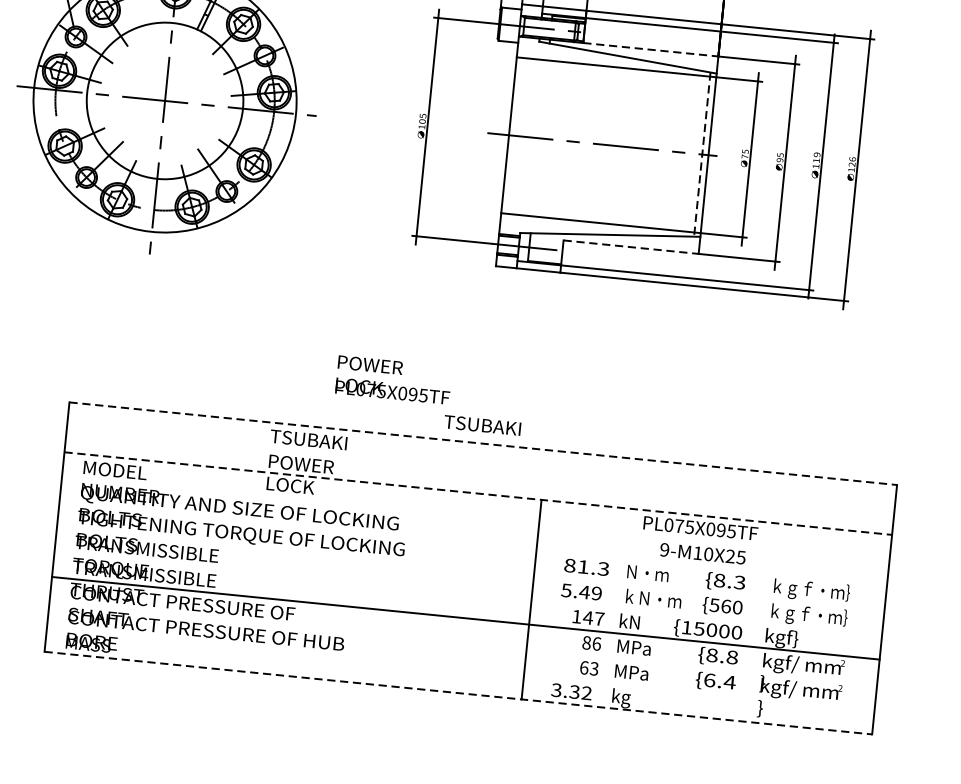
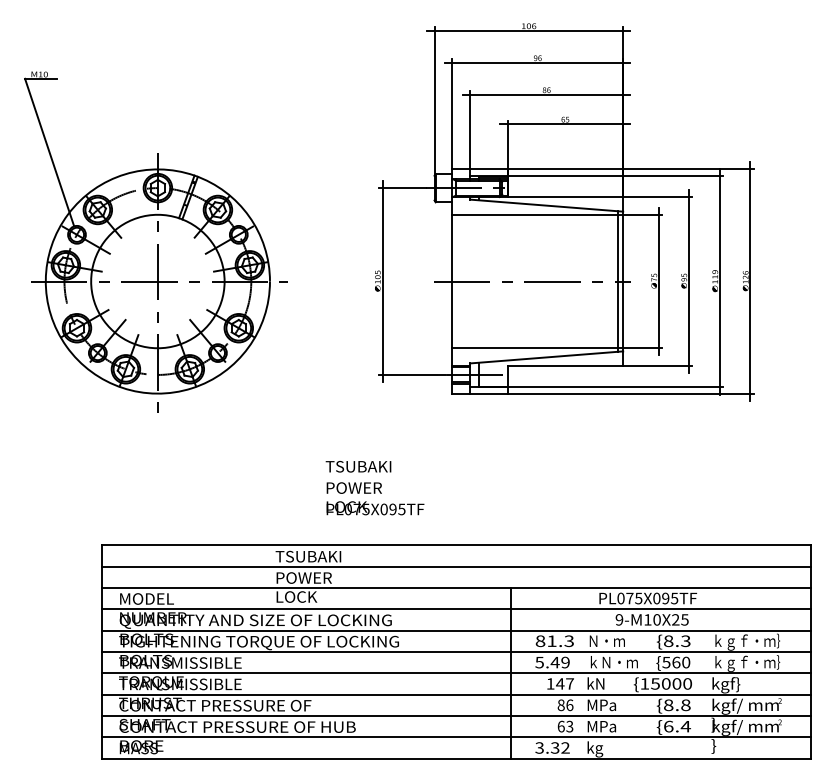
line: (650, 50) -> (565, 197), dashed -> solid
line: (701, 155) -> (617, 282), dashed -> solid
line: (631, 247) -> (565, 366), dashed -> solid
text: (482, 425) -> (358, 466), moved
line: (484, 444) -> (457, 545), dashed -> solid
line: (480, 468) -> (456, 566), added
line: (479, 493) -> (457, 587), dashed -> solid
line: (475, 518) -> (456, 609), added
line: (473, 543) -> (456, 630), added
line: (470, 567) -> (456, 651), added
line: (468, 593) -> (456, 673), added
line: (463, 642) -> (456, 715), added
line: (460, 668) -> (456, 737), added
line: (459, 692) -> (457, 758), dashed -> solid

